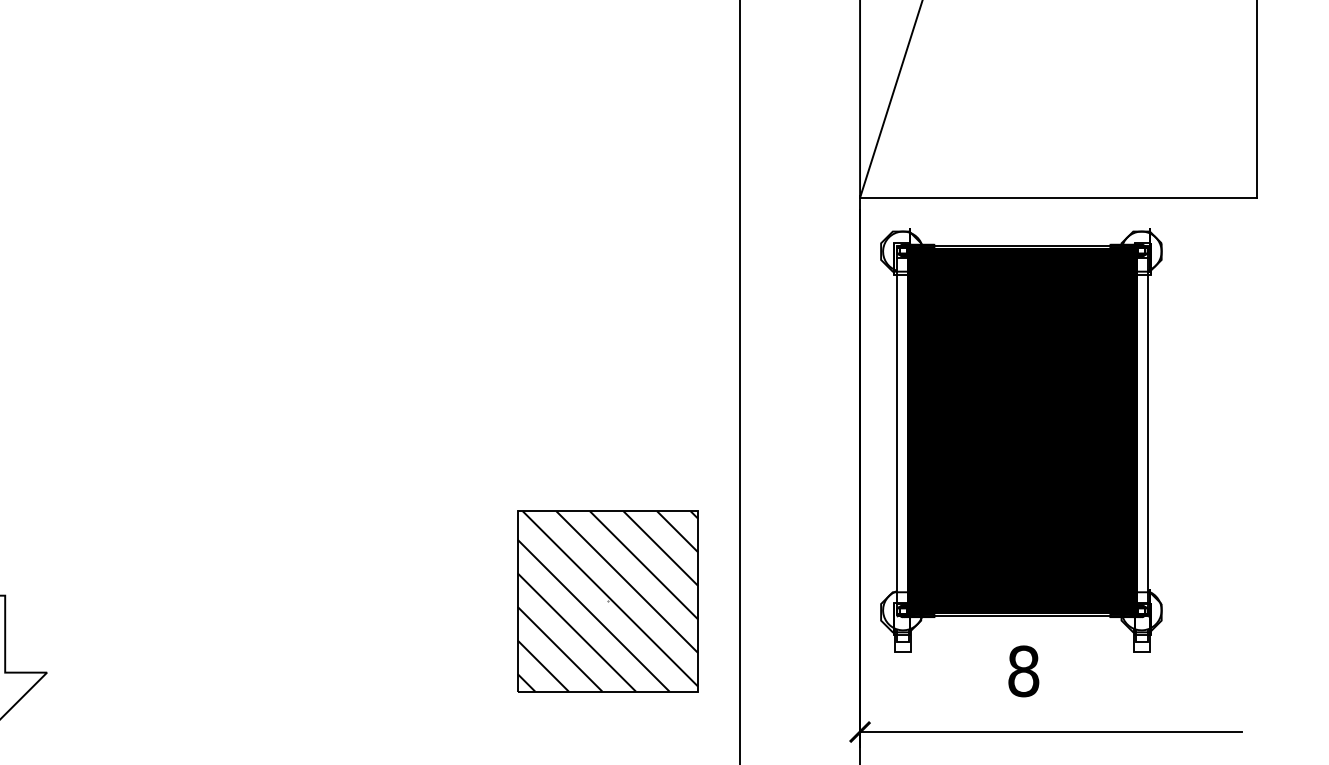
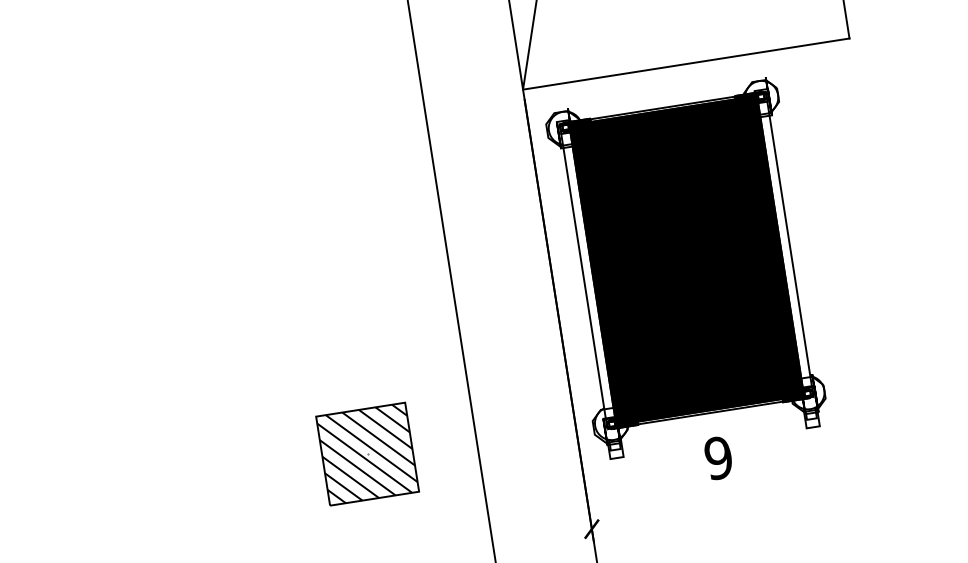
part: (607, 601) -> (367, 454), size x0.6
text: (1023, 671) -> (718, 458), 8 -> 9
line: (1051, 732) -> (749, 504), removed

